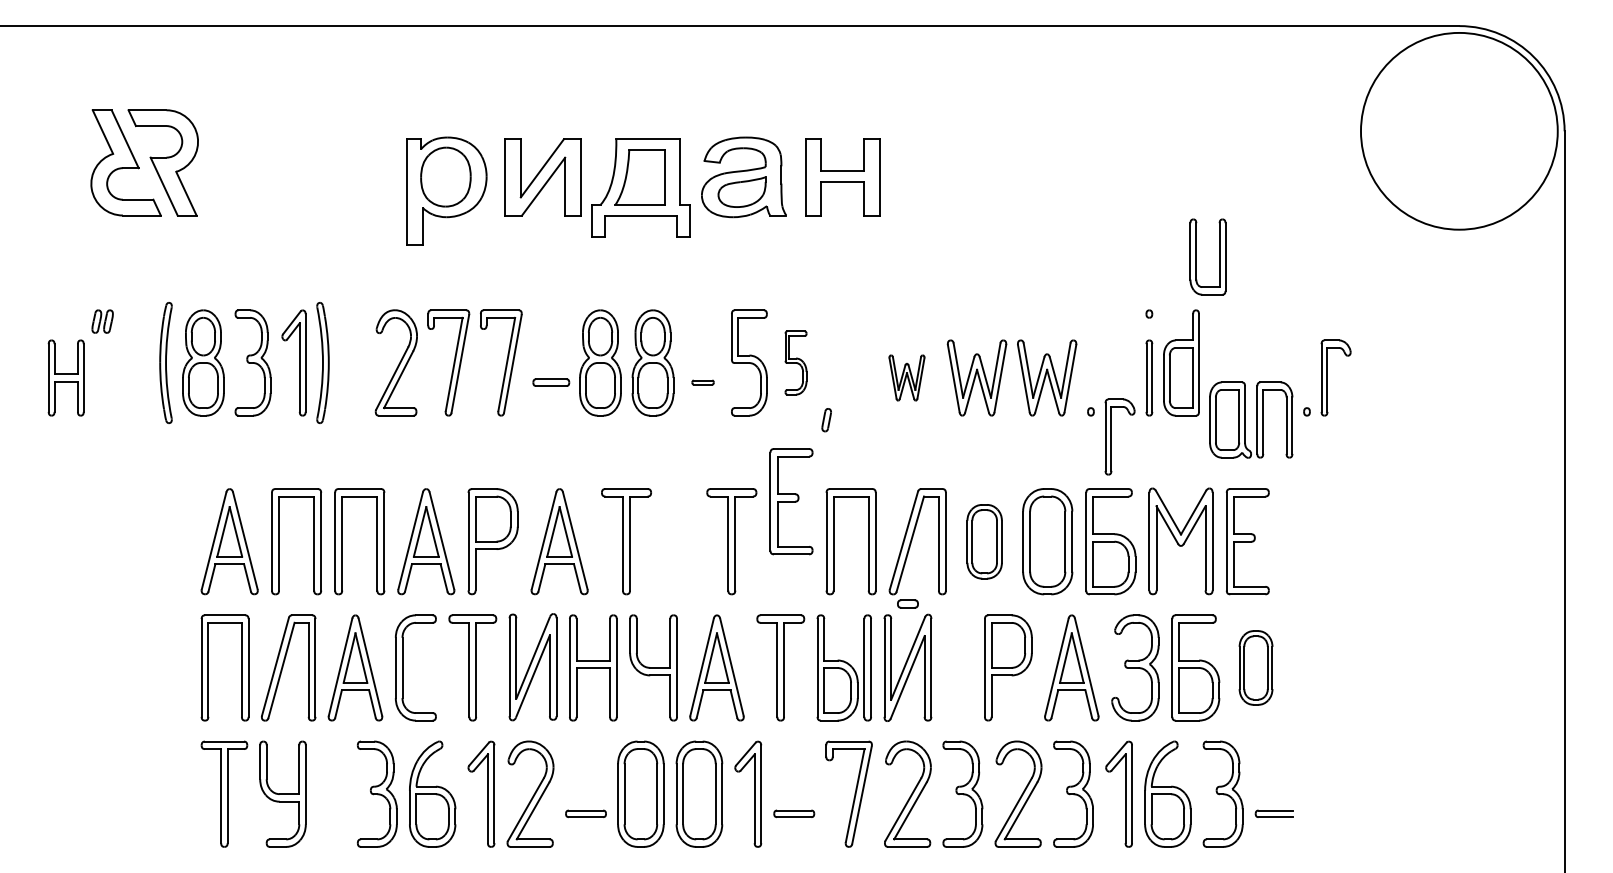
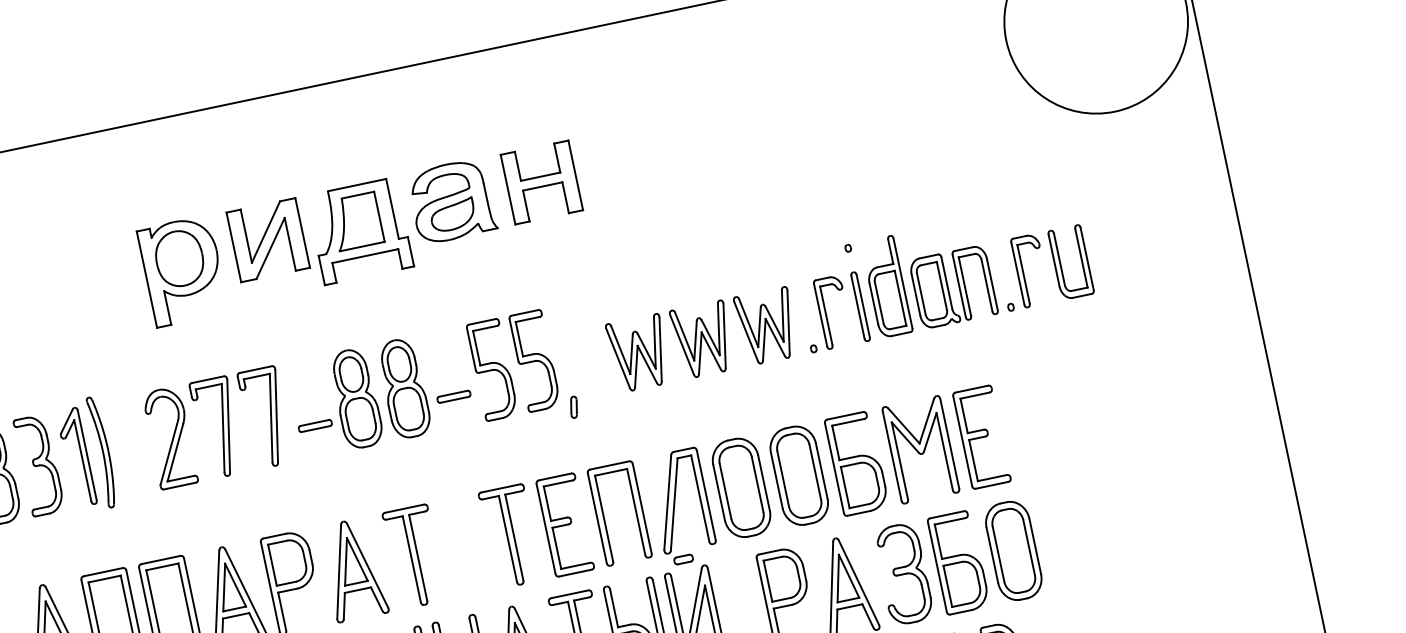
part: (1196, 256) -> (1060, 264), moved
part: (795, 362) -> (534, 360), size x1.67
part: (906, 377) -> (638, 352), size x1.67
part: (702, 382) -> (453, 396), size x1.67
part: (1251, 419) -> (953, 286), moved
part: (1111, 436) -> (825, 313), moved
part: (791, 501) -> (565, 524), moved
part: (984, 541) -> (741, 487), size x1.43
part: (1255, 667) -> (1013, 550), size x1.43

